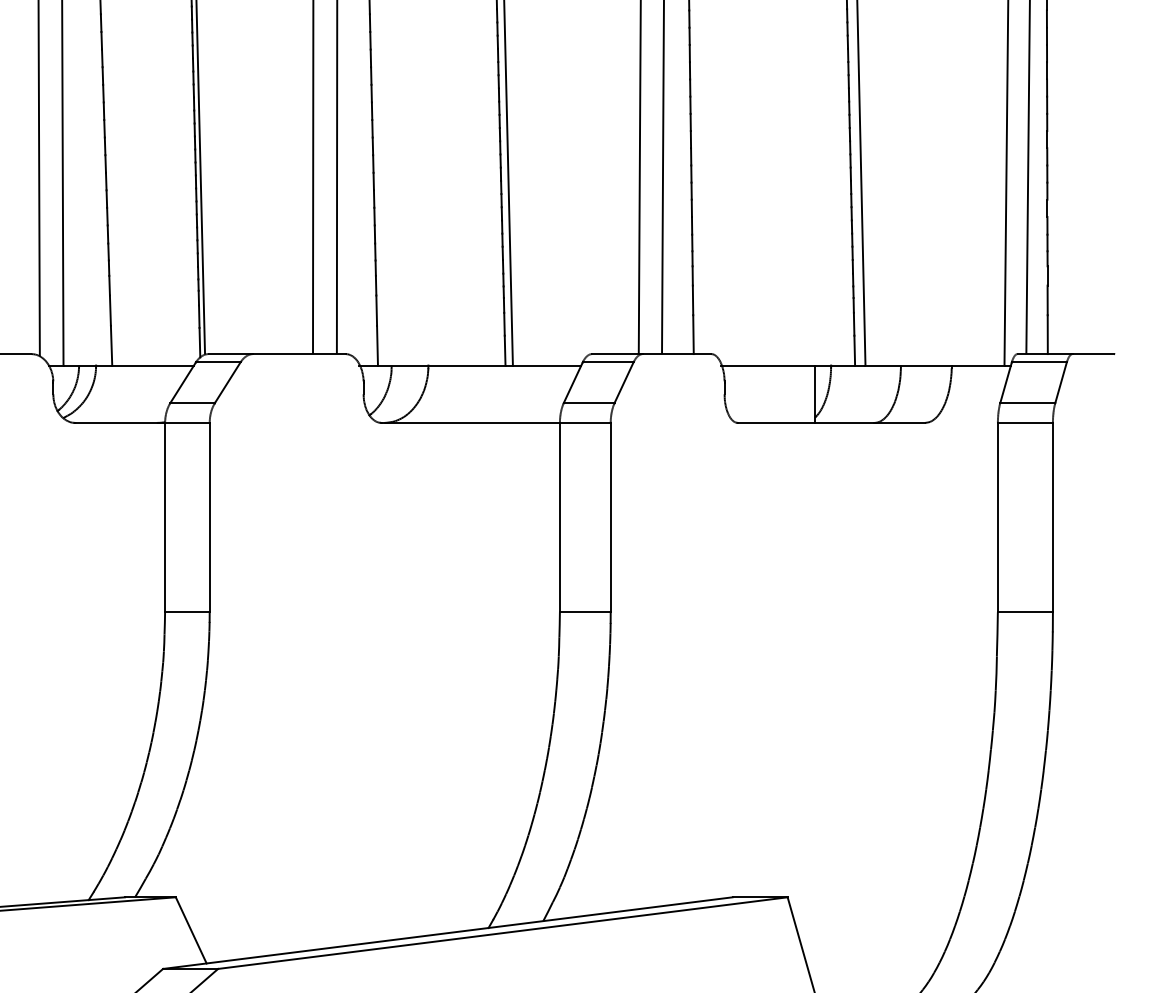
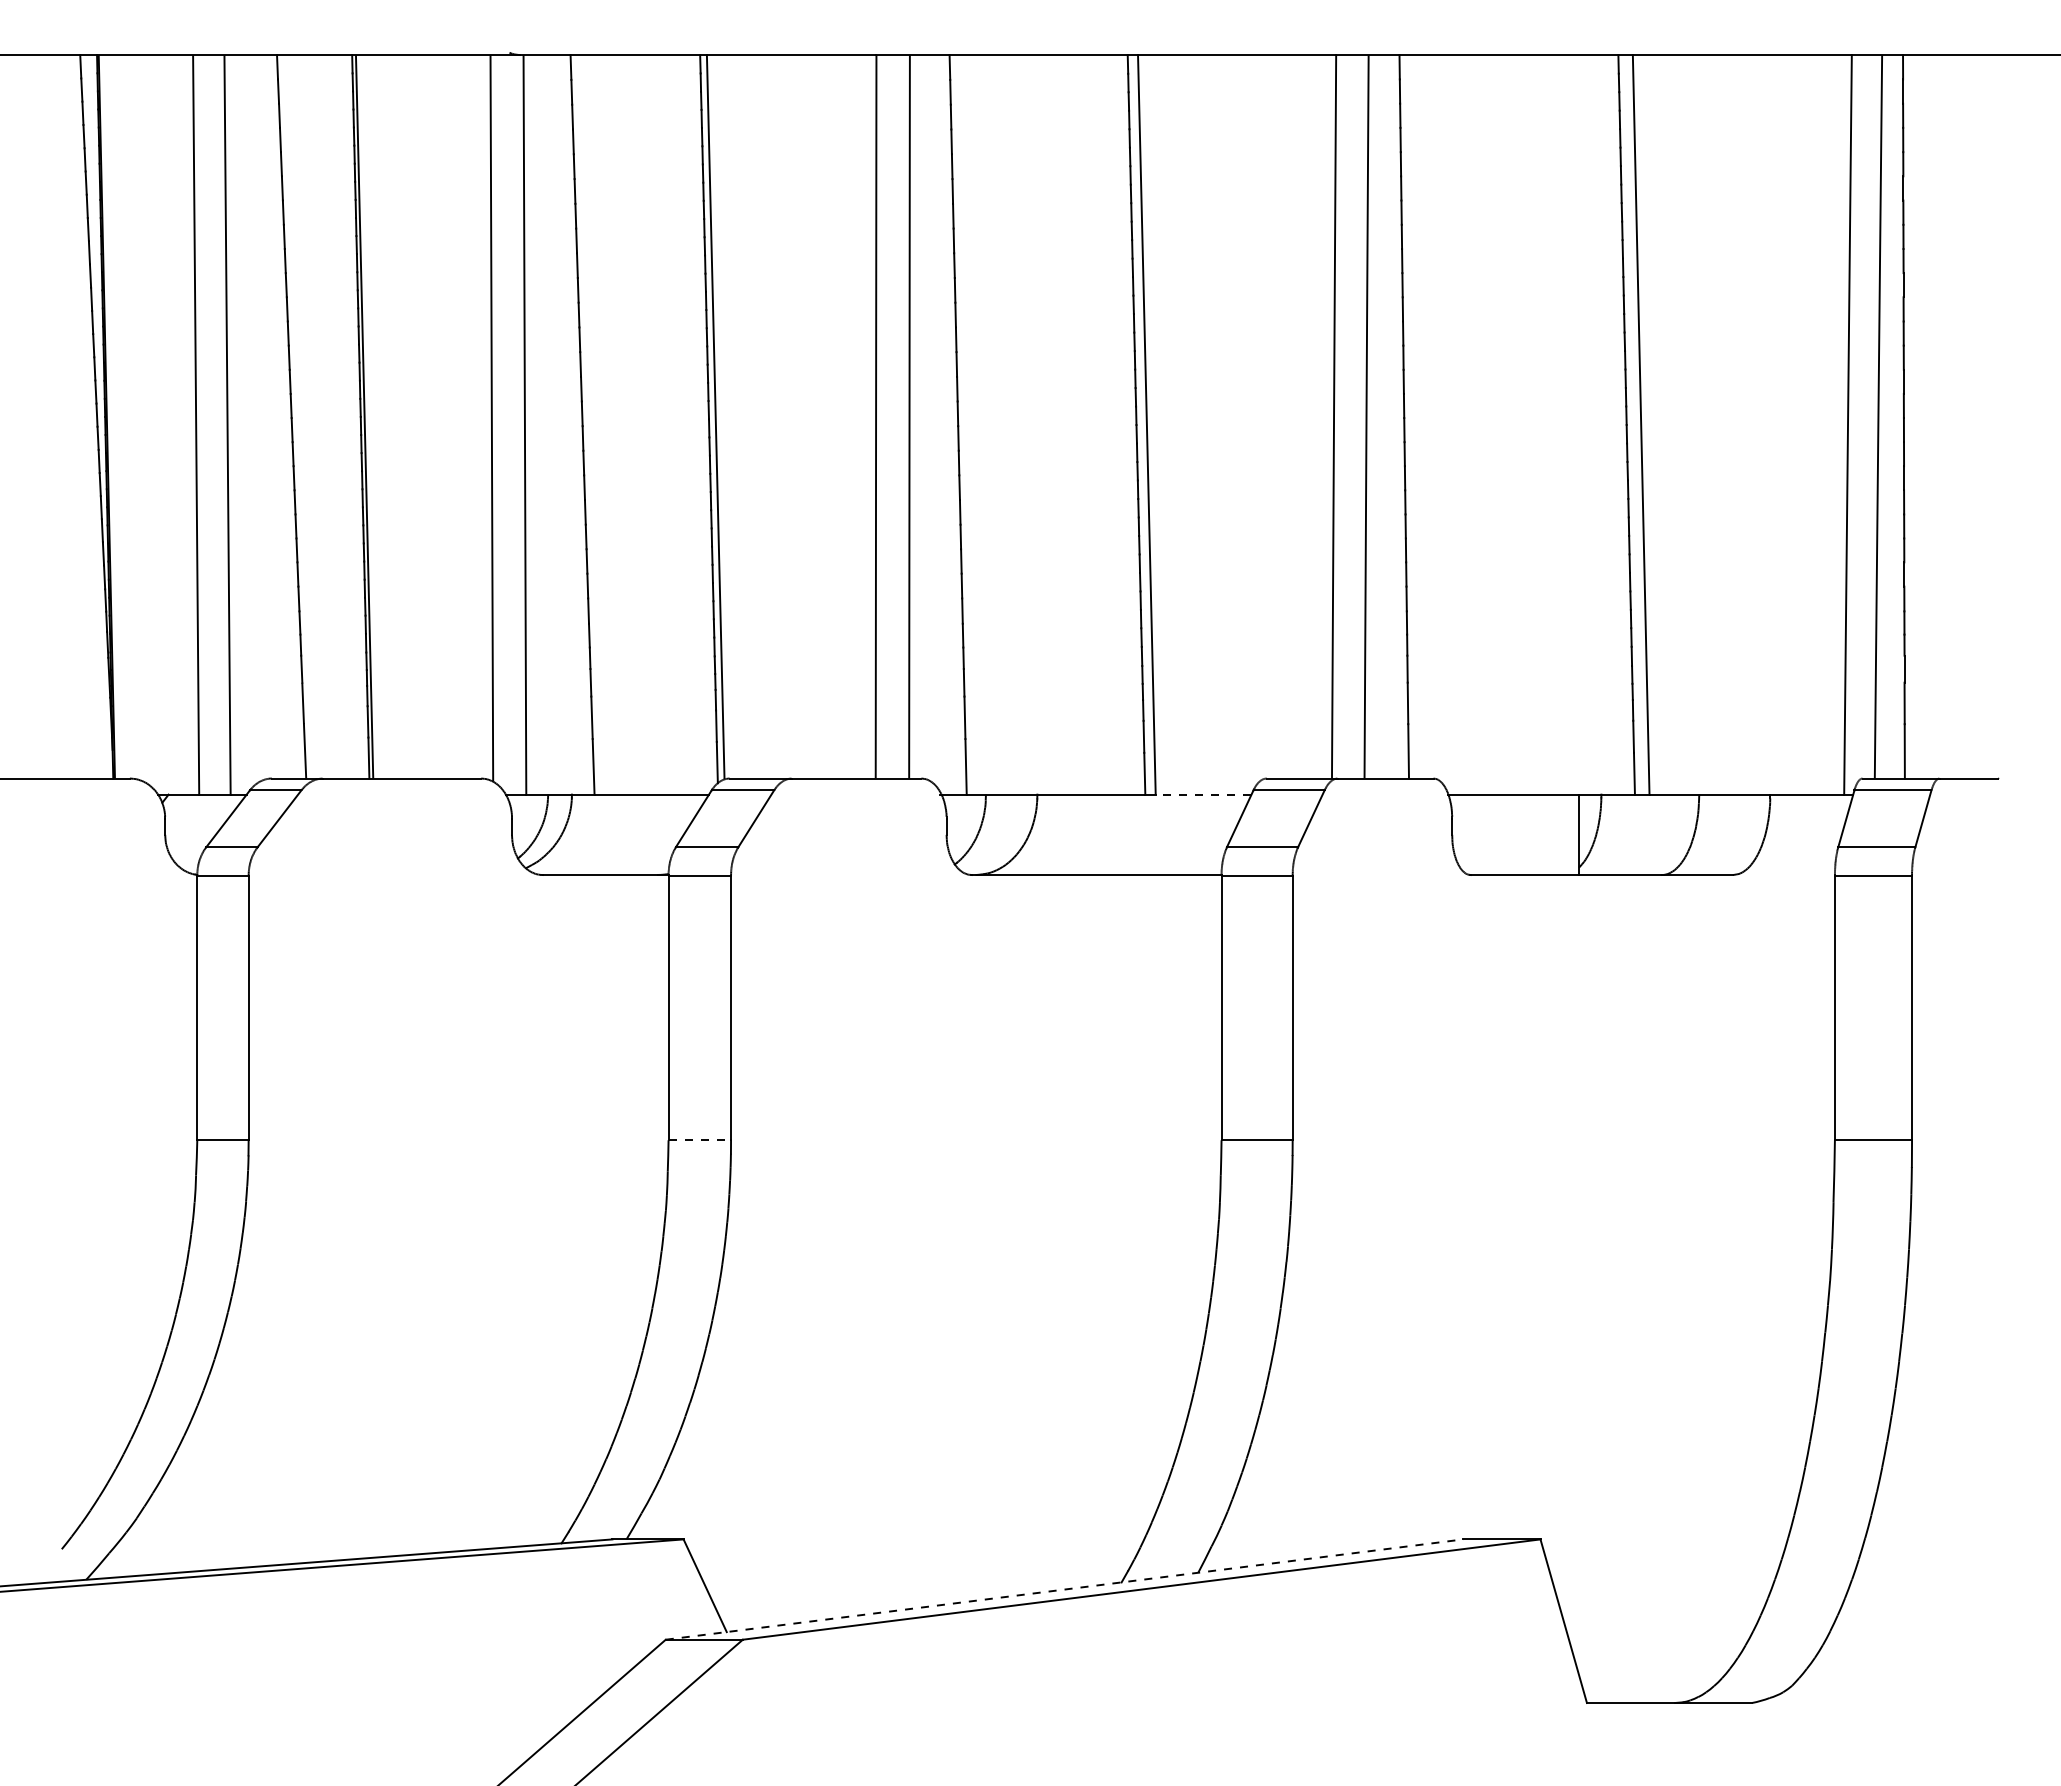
line: (547, 365) -> (1203, 794), solid -> dashed
line: (187, 612) -> (700, 1140), solid -> dashed
line: (447, 933) -> (1064, 1589), solid -> dashed

